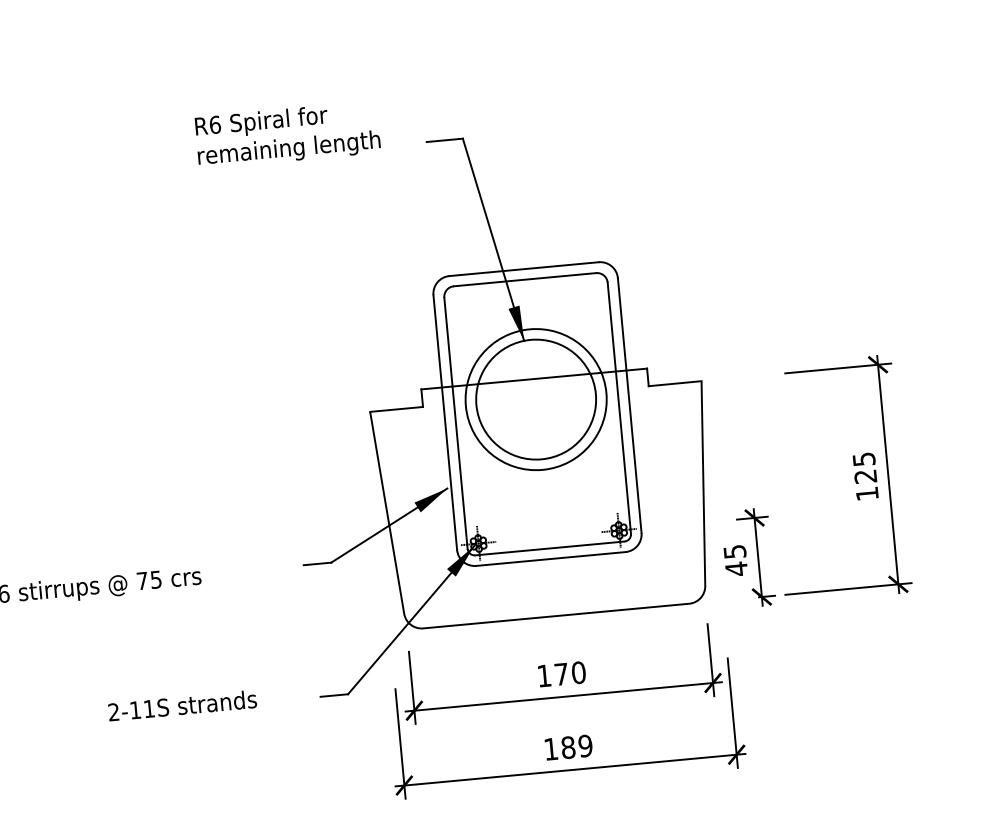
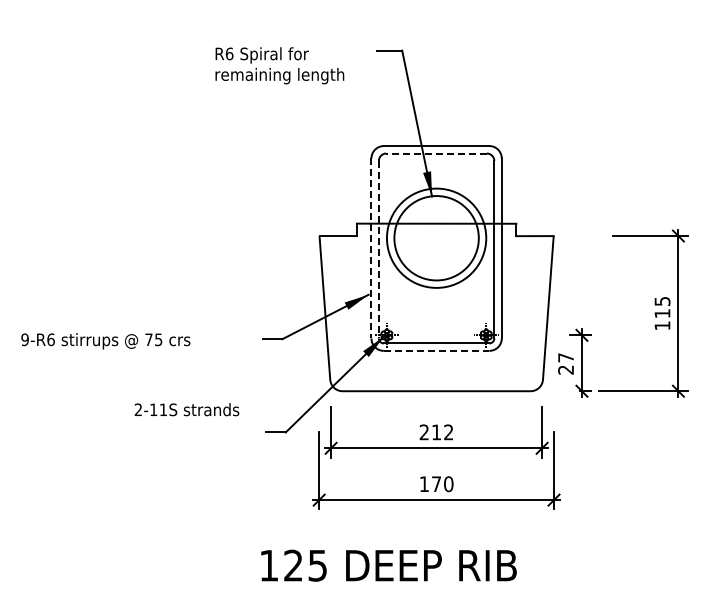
text: (287, 134) -> (279, 65), moved
line: (524, 279) -> (436, 153), solid -> dashed
line: (445, 422) -> (371, 248), solid -> dashed
line: (455, 423) -> (378, 249), solid -> dashed
text: (865, 476) -> (662, 313), 125 -> 115
line: (550, 558) -> (436, 350), solid -> dashed
text: (736, 561) -> (566, 364), 45 -> 27
text: (561, 674) -> (436, 432), 170 -> 212
text: (181, 705) -> (186, 409), moved
text: (576, 747) -> (442, 484), 189 -> 170

